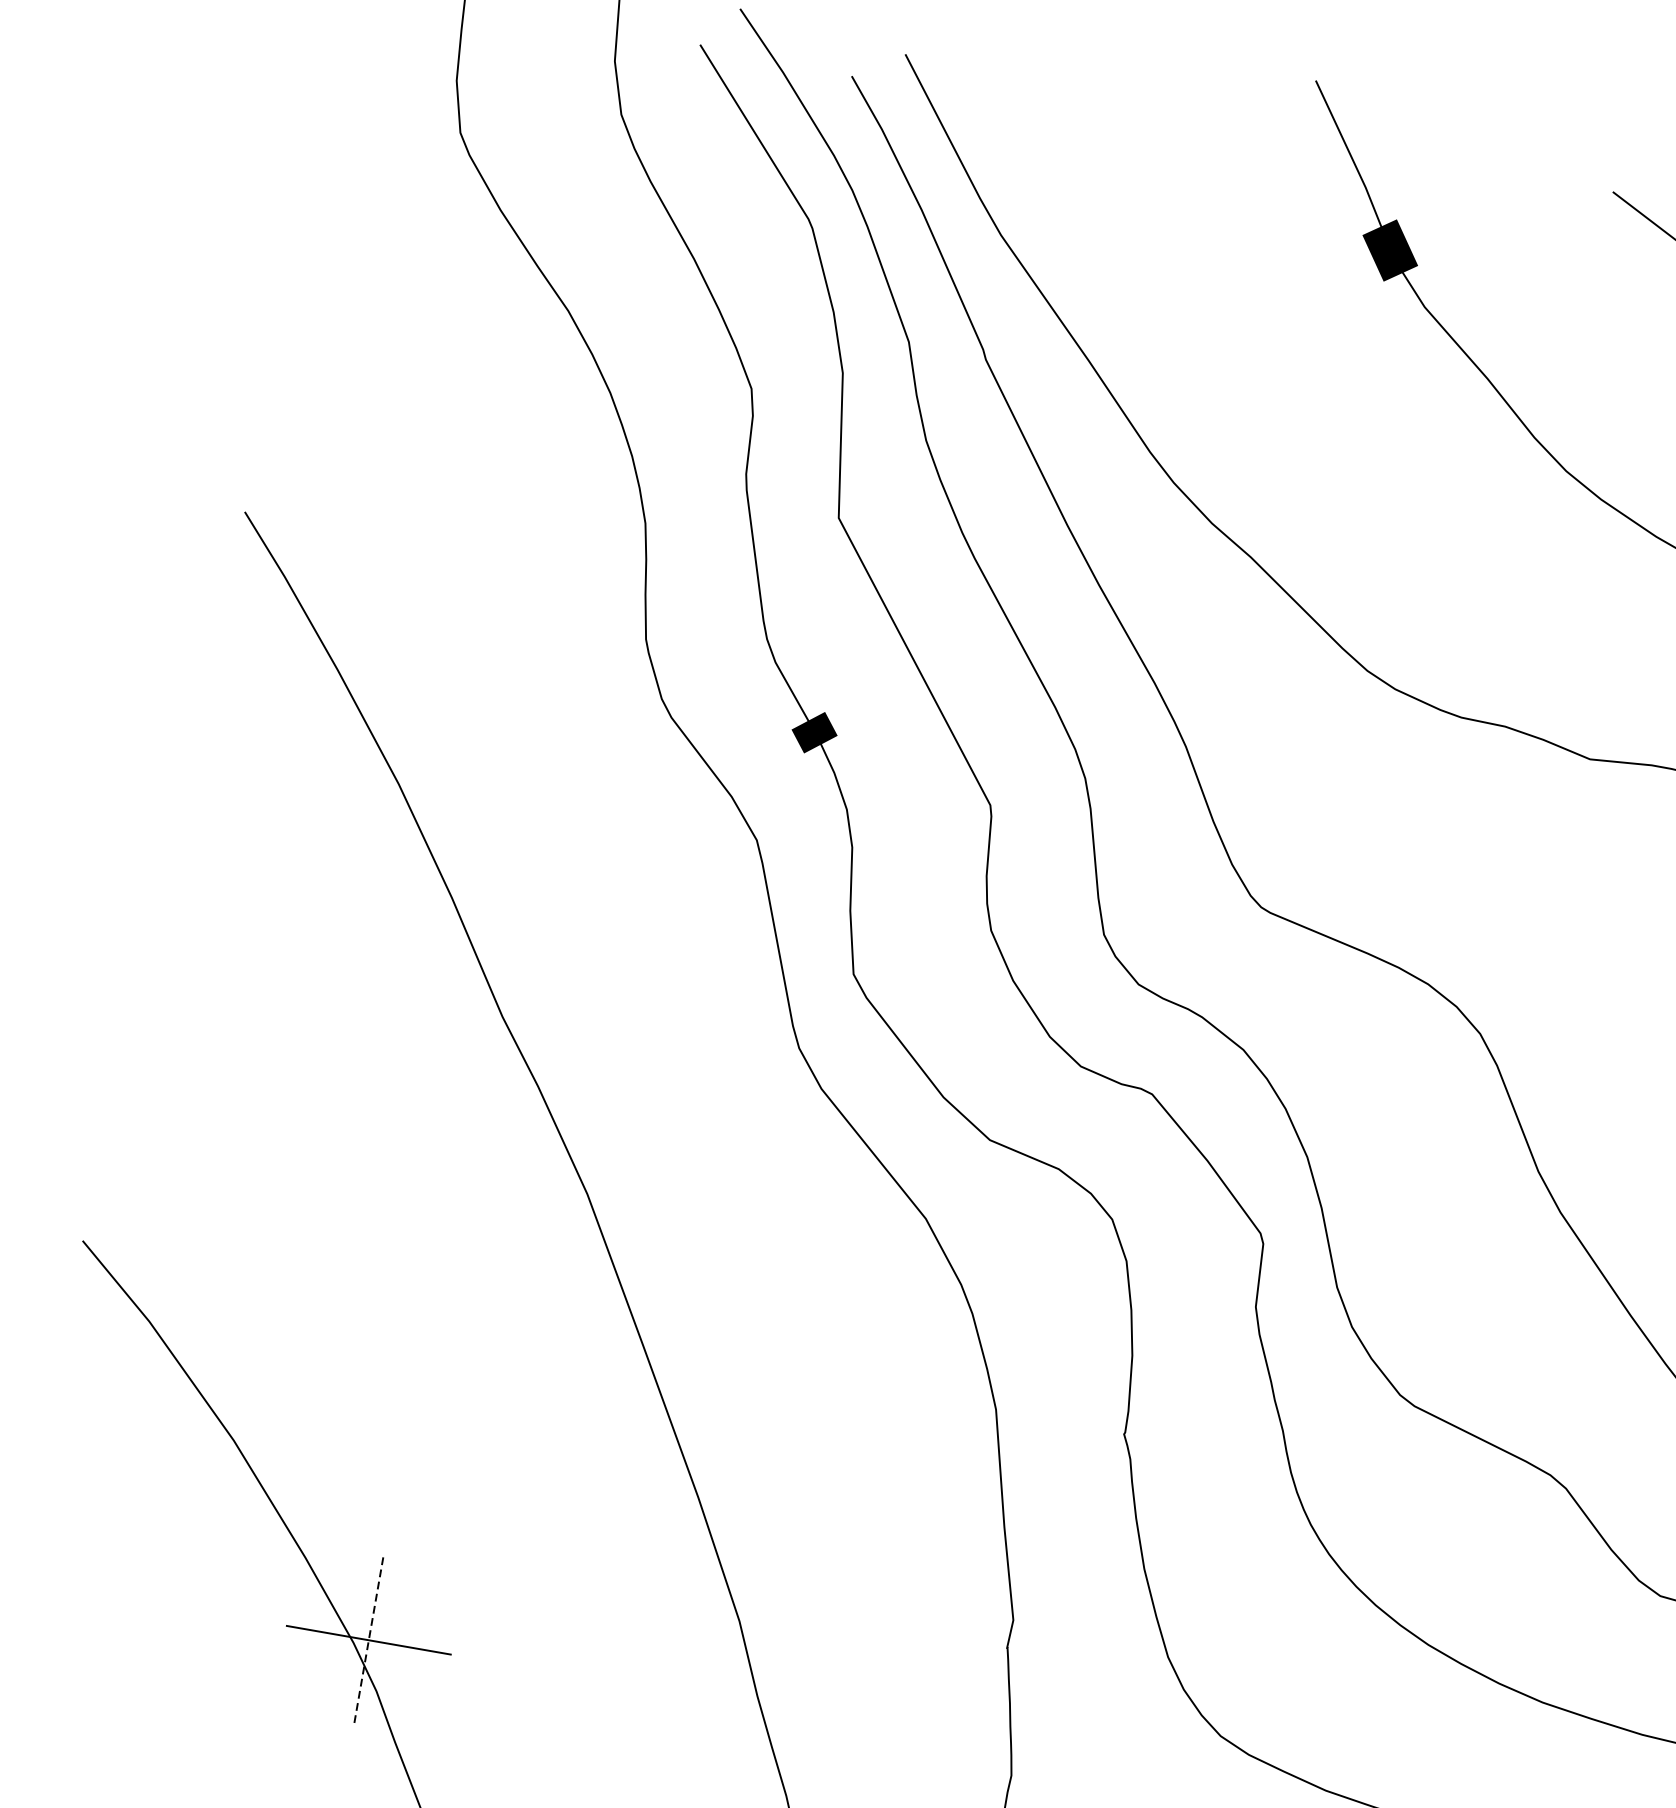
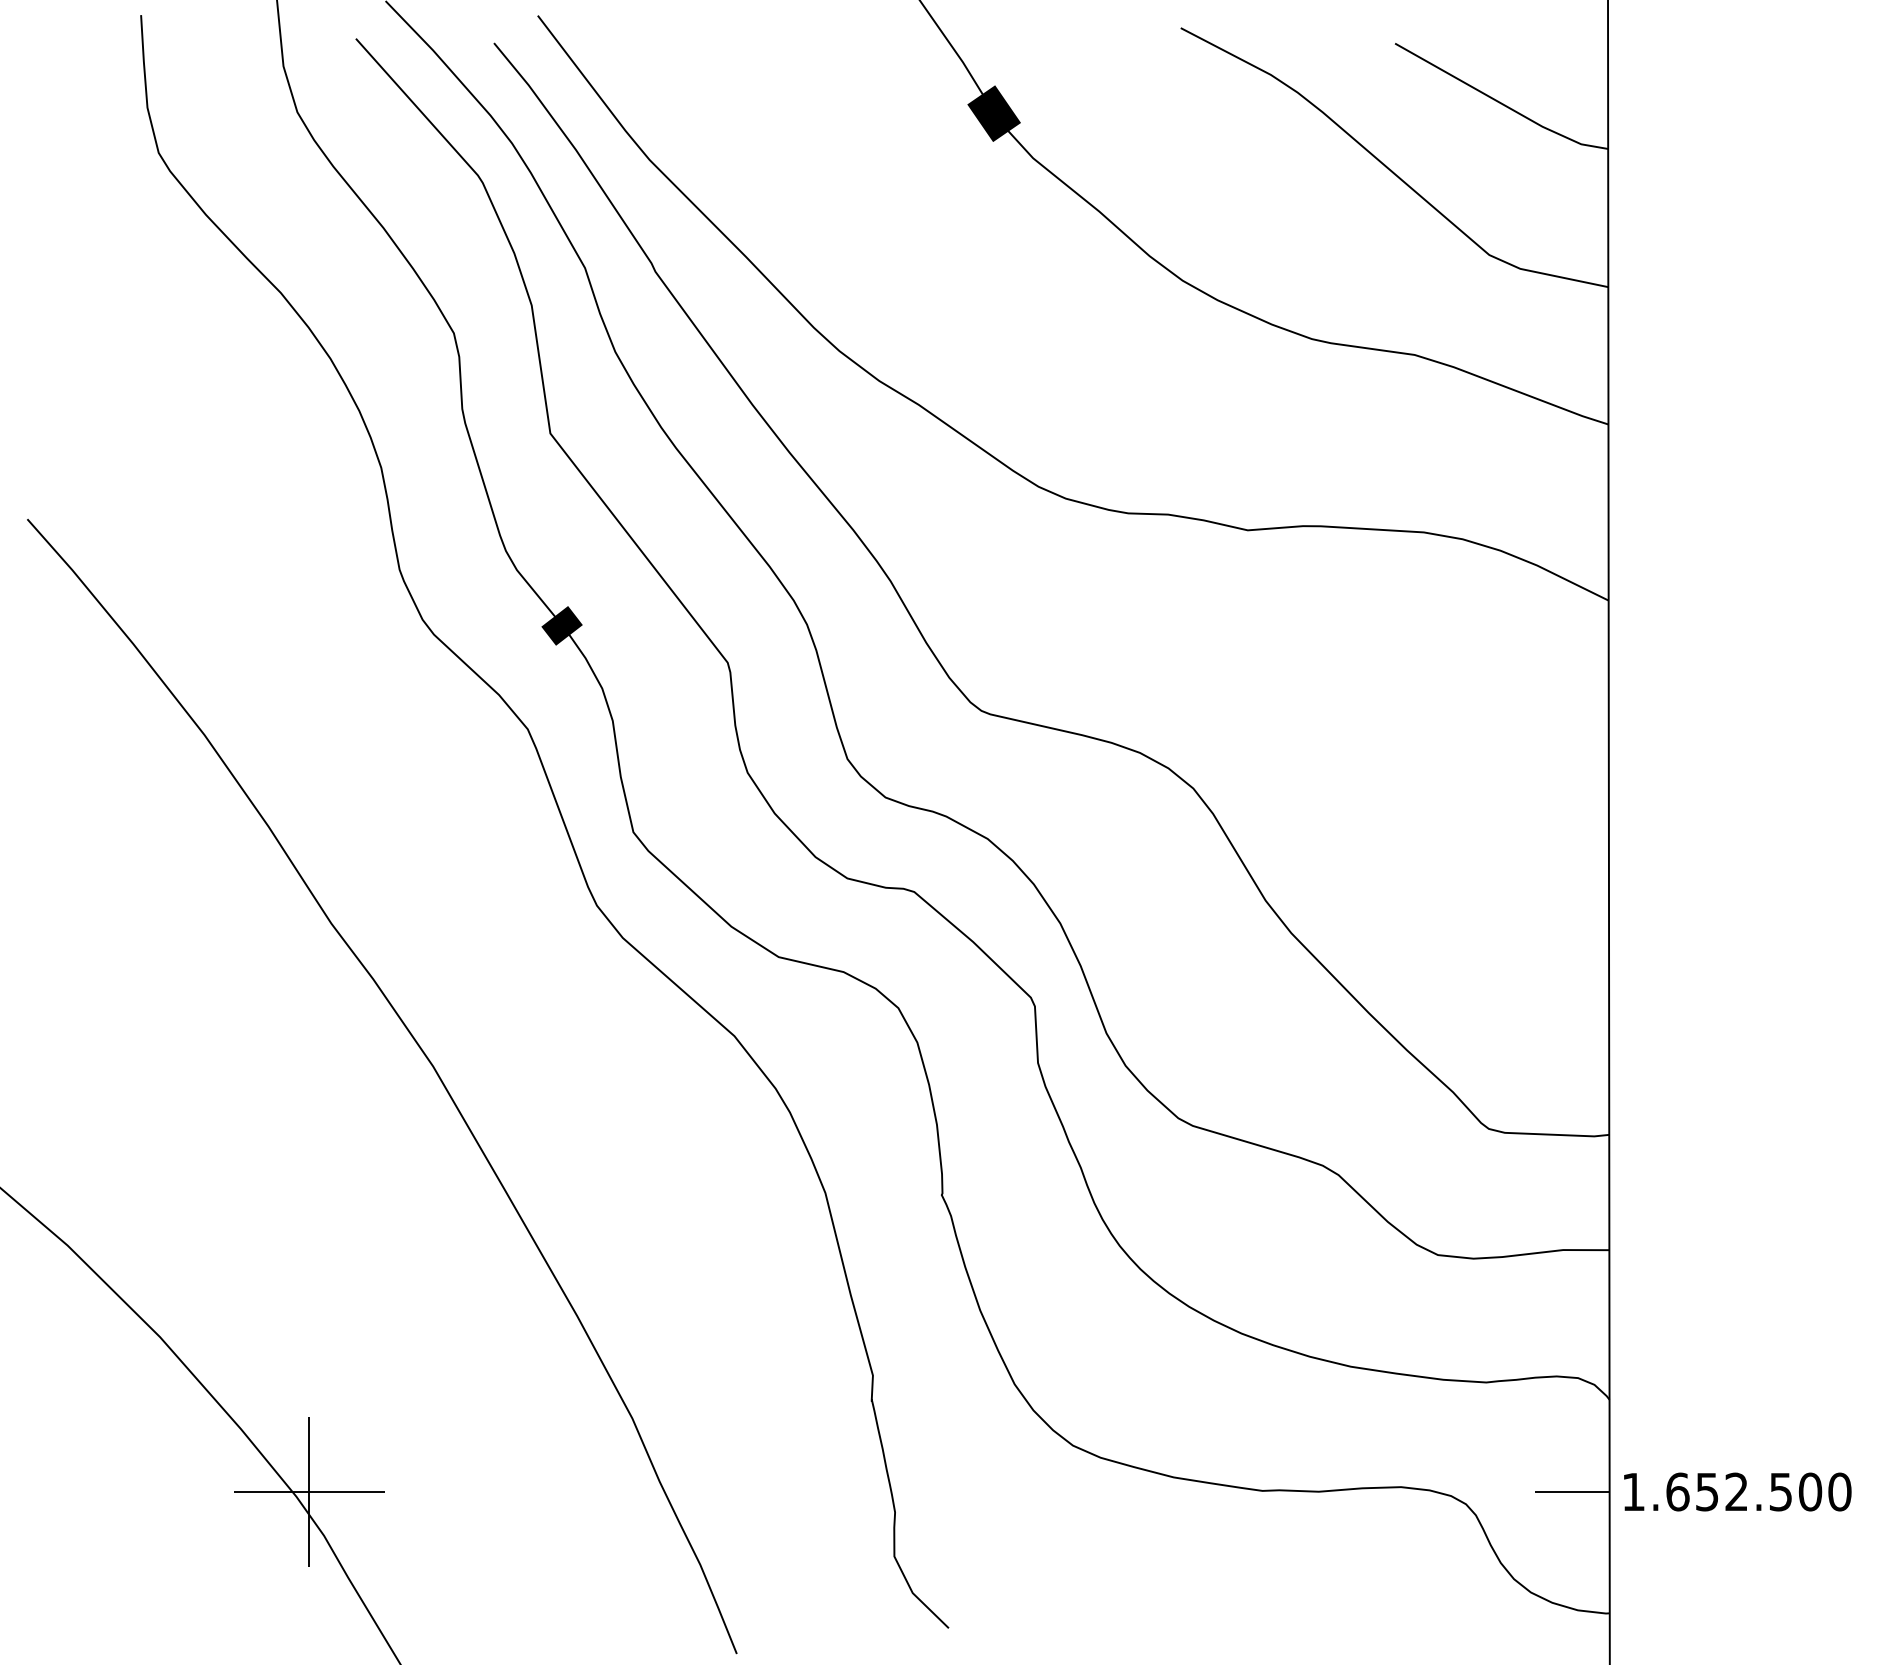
line: (368, 1640) -> (309, 1492), dashed -> solid

